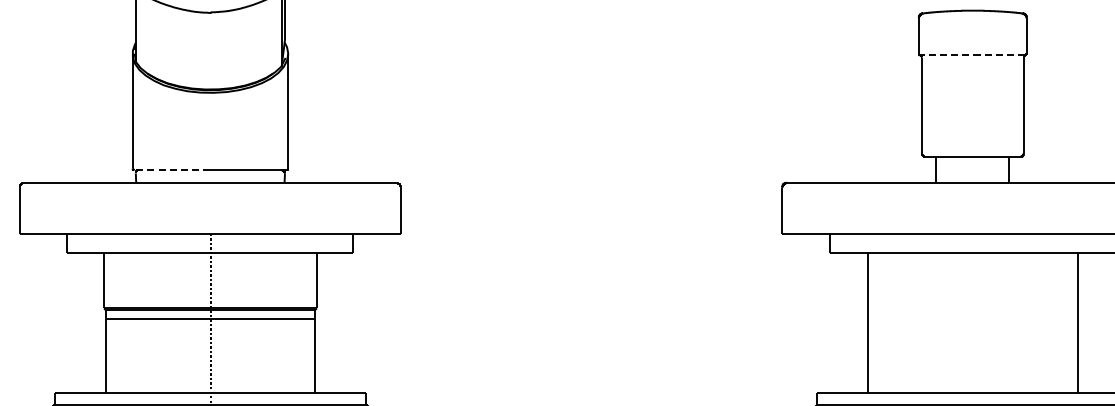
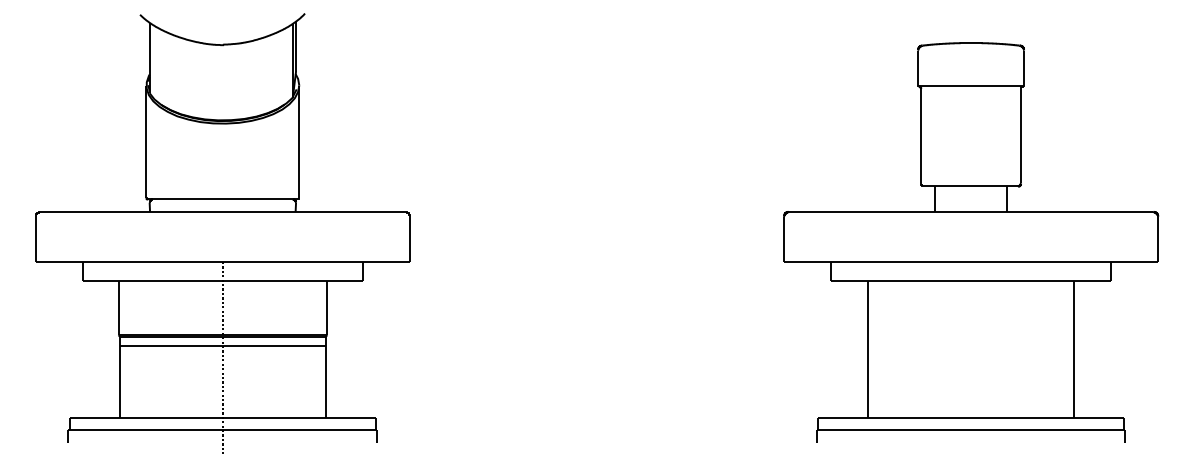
line: (973, 55) -> (971, 86), dashed -> solid
line: (172, 170) -> (185, 199), dashed -> solid

